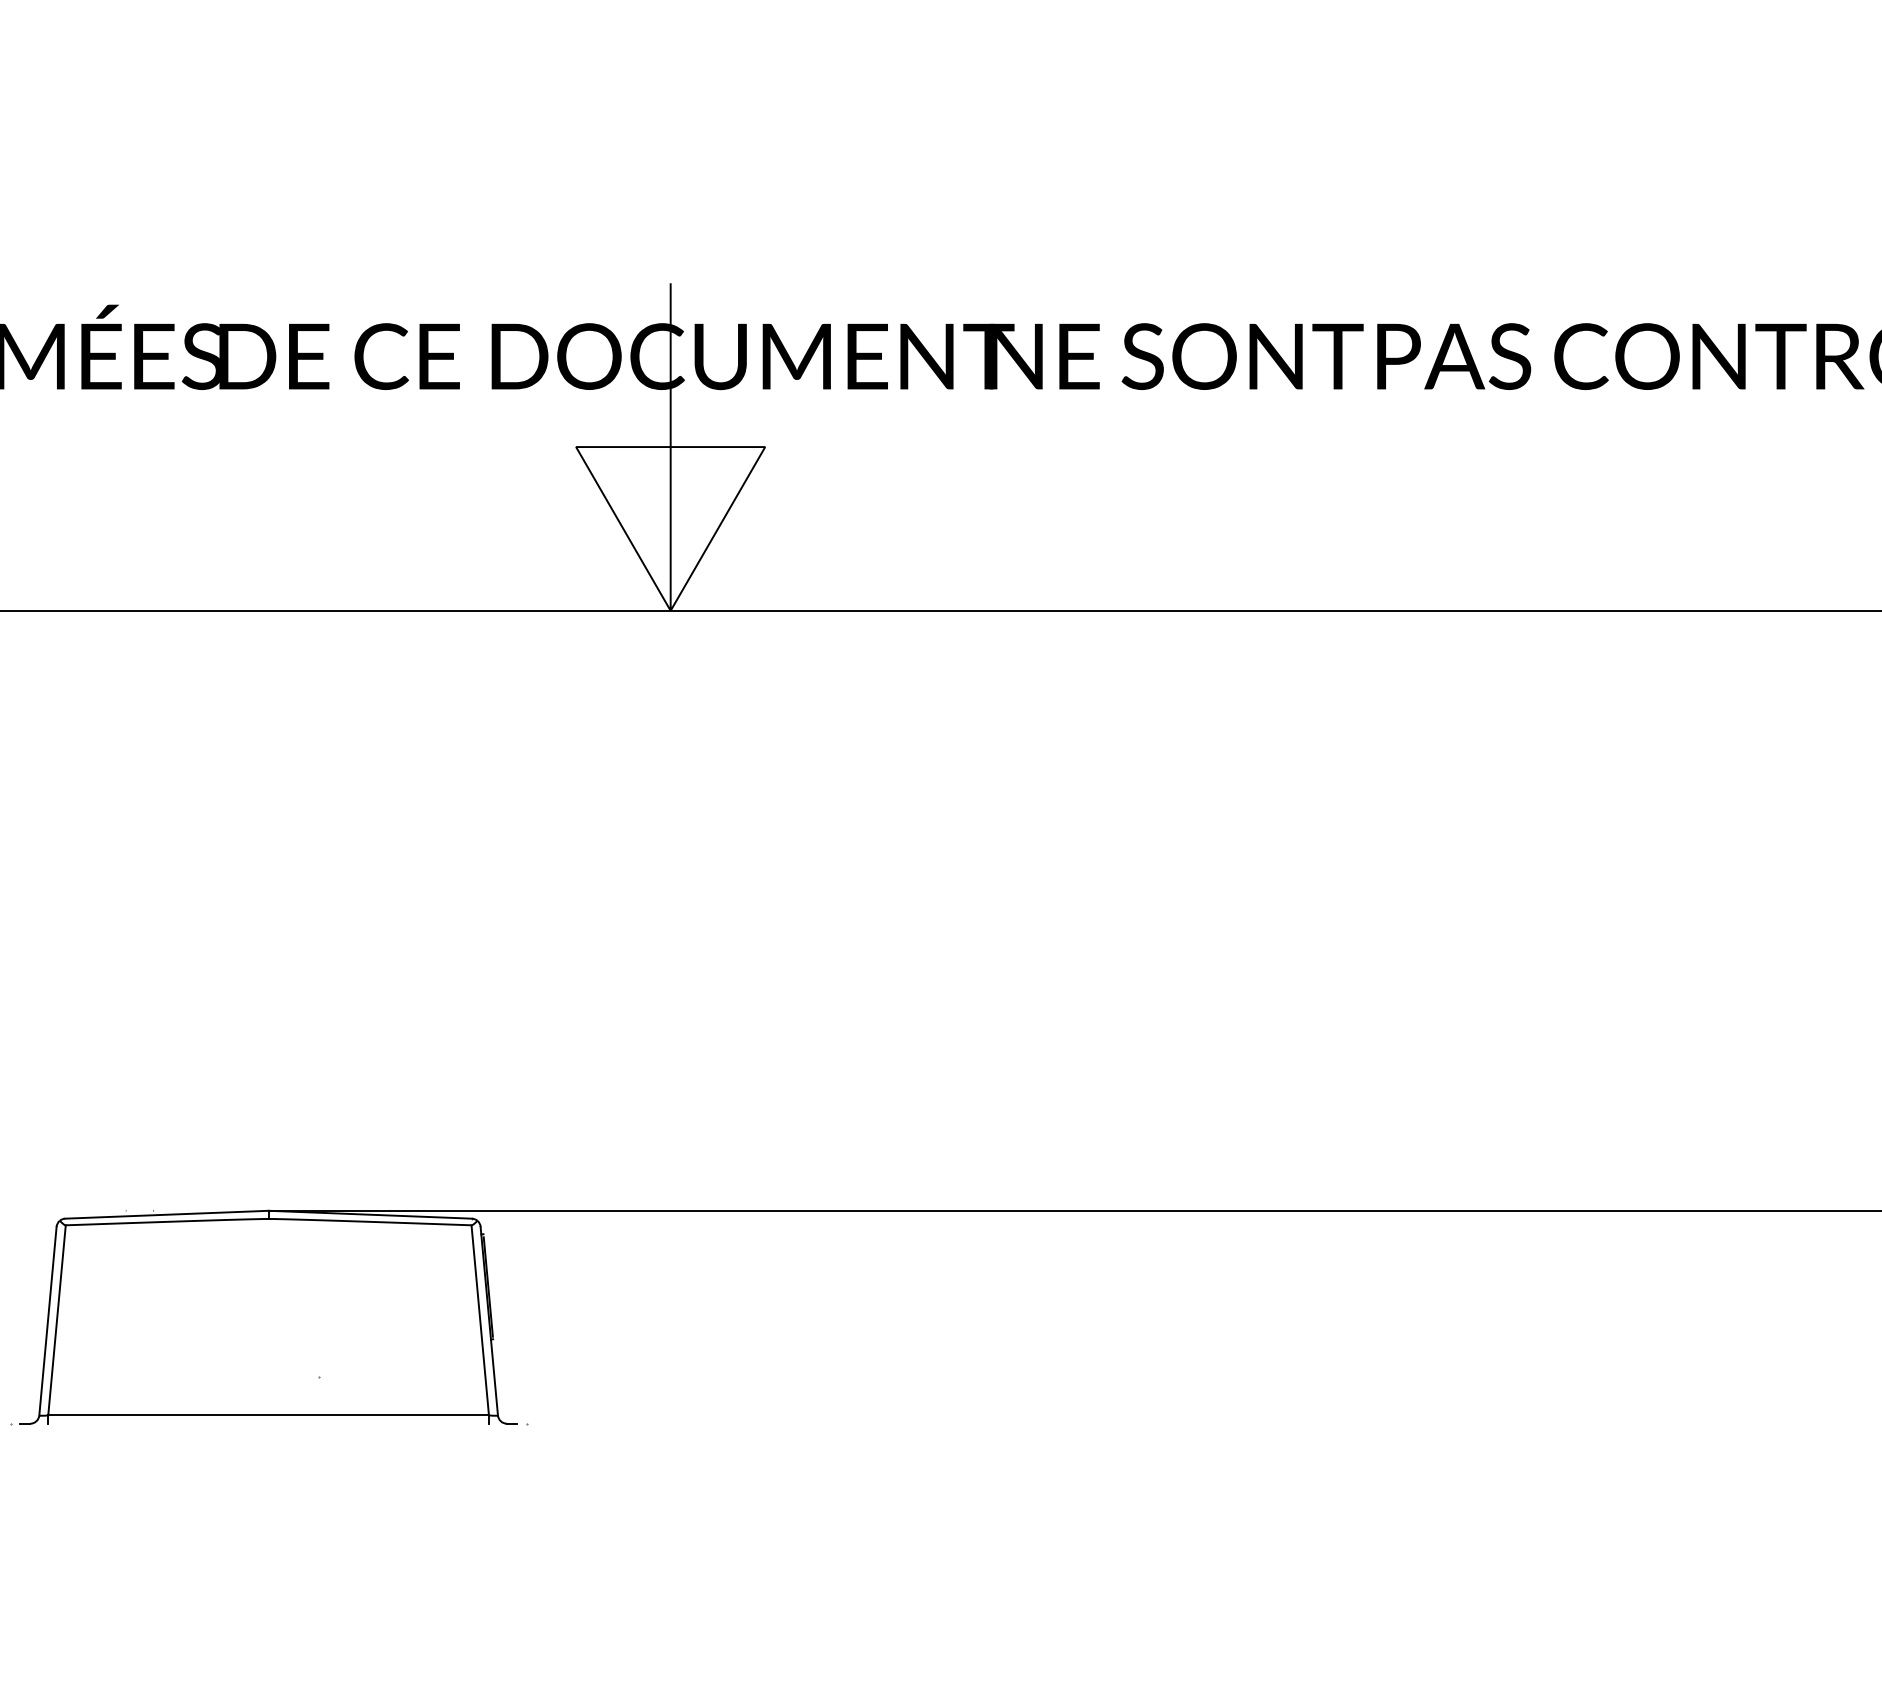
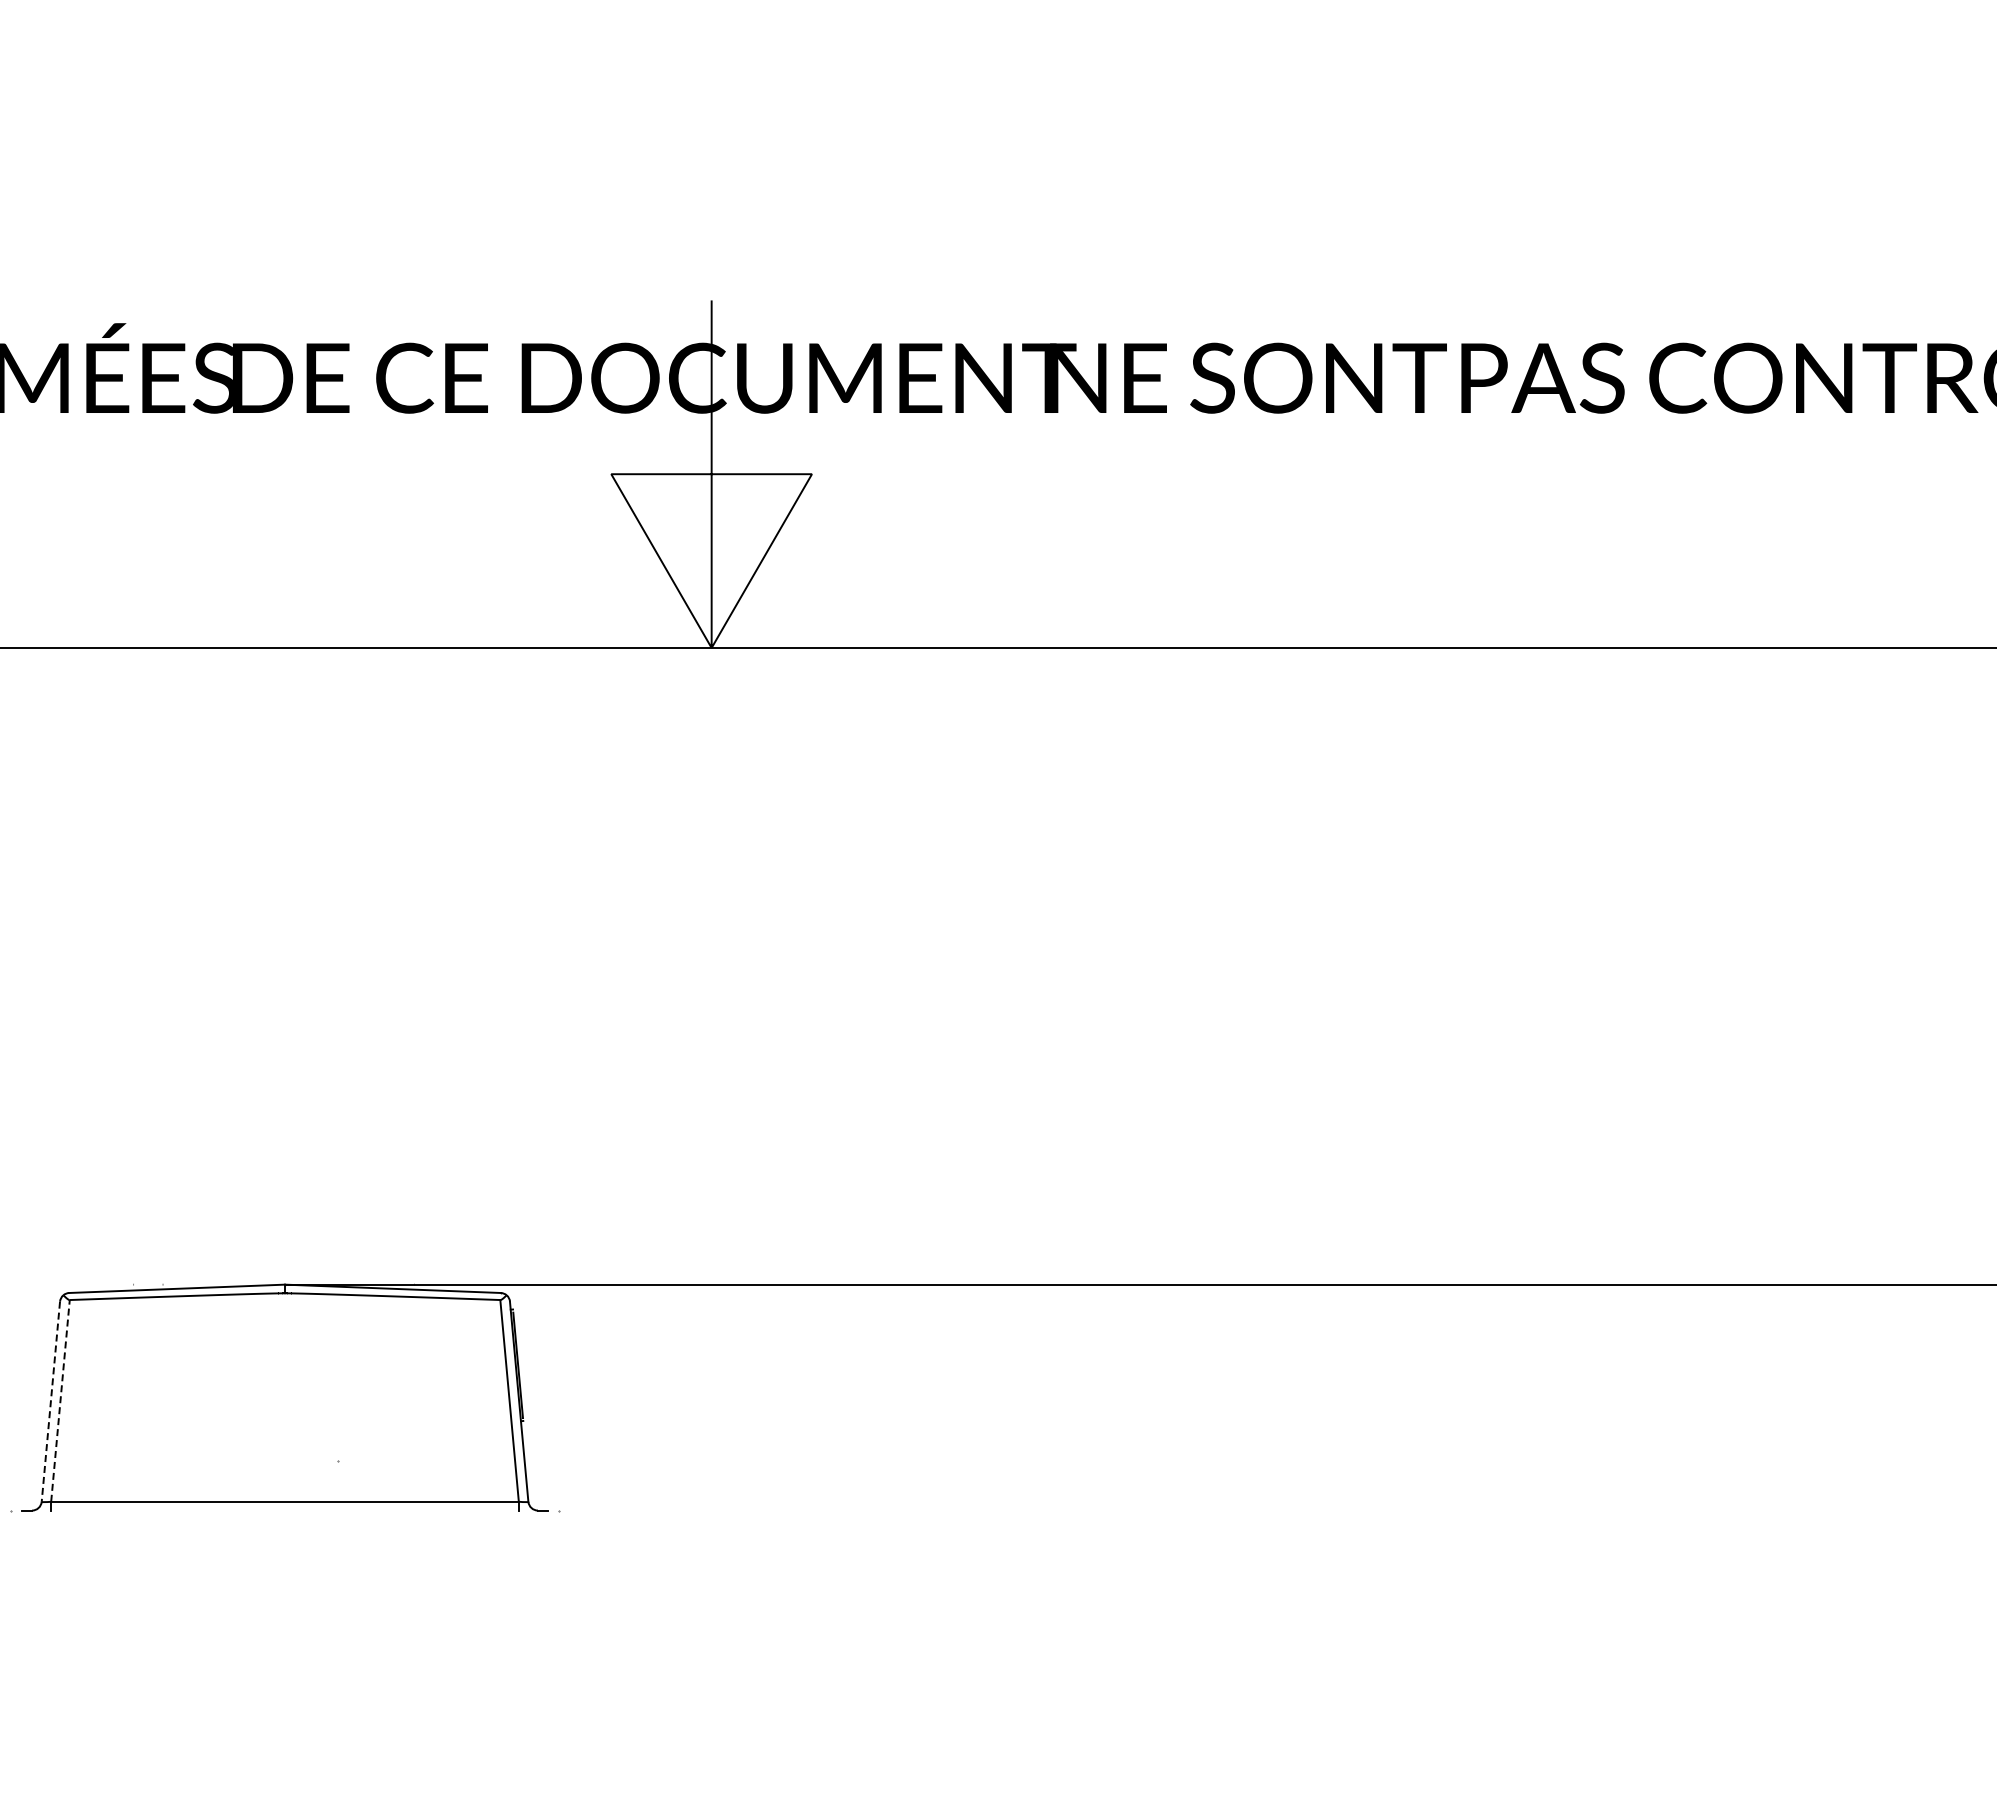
line: (57, 1319) -> (60, 1400), solid -> dashed
line: (47, 1320) -> (50, 1401), solid -> dashed

